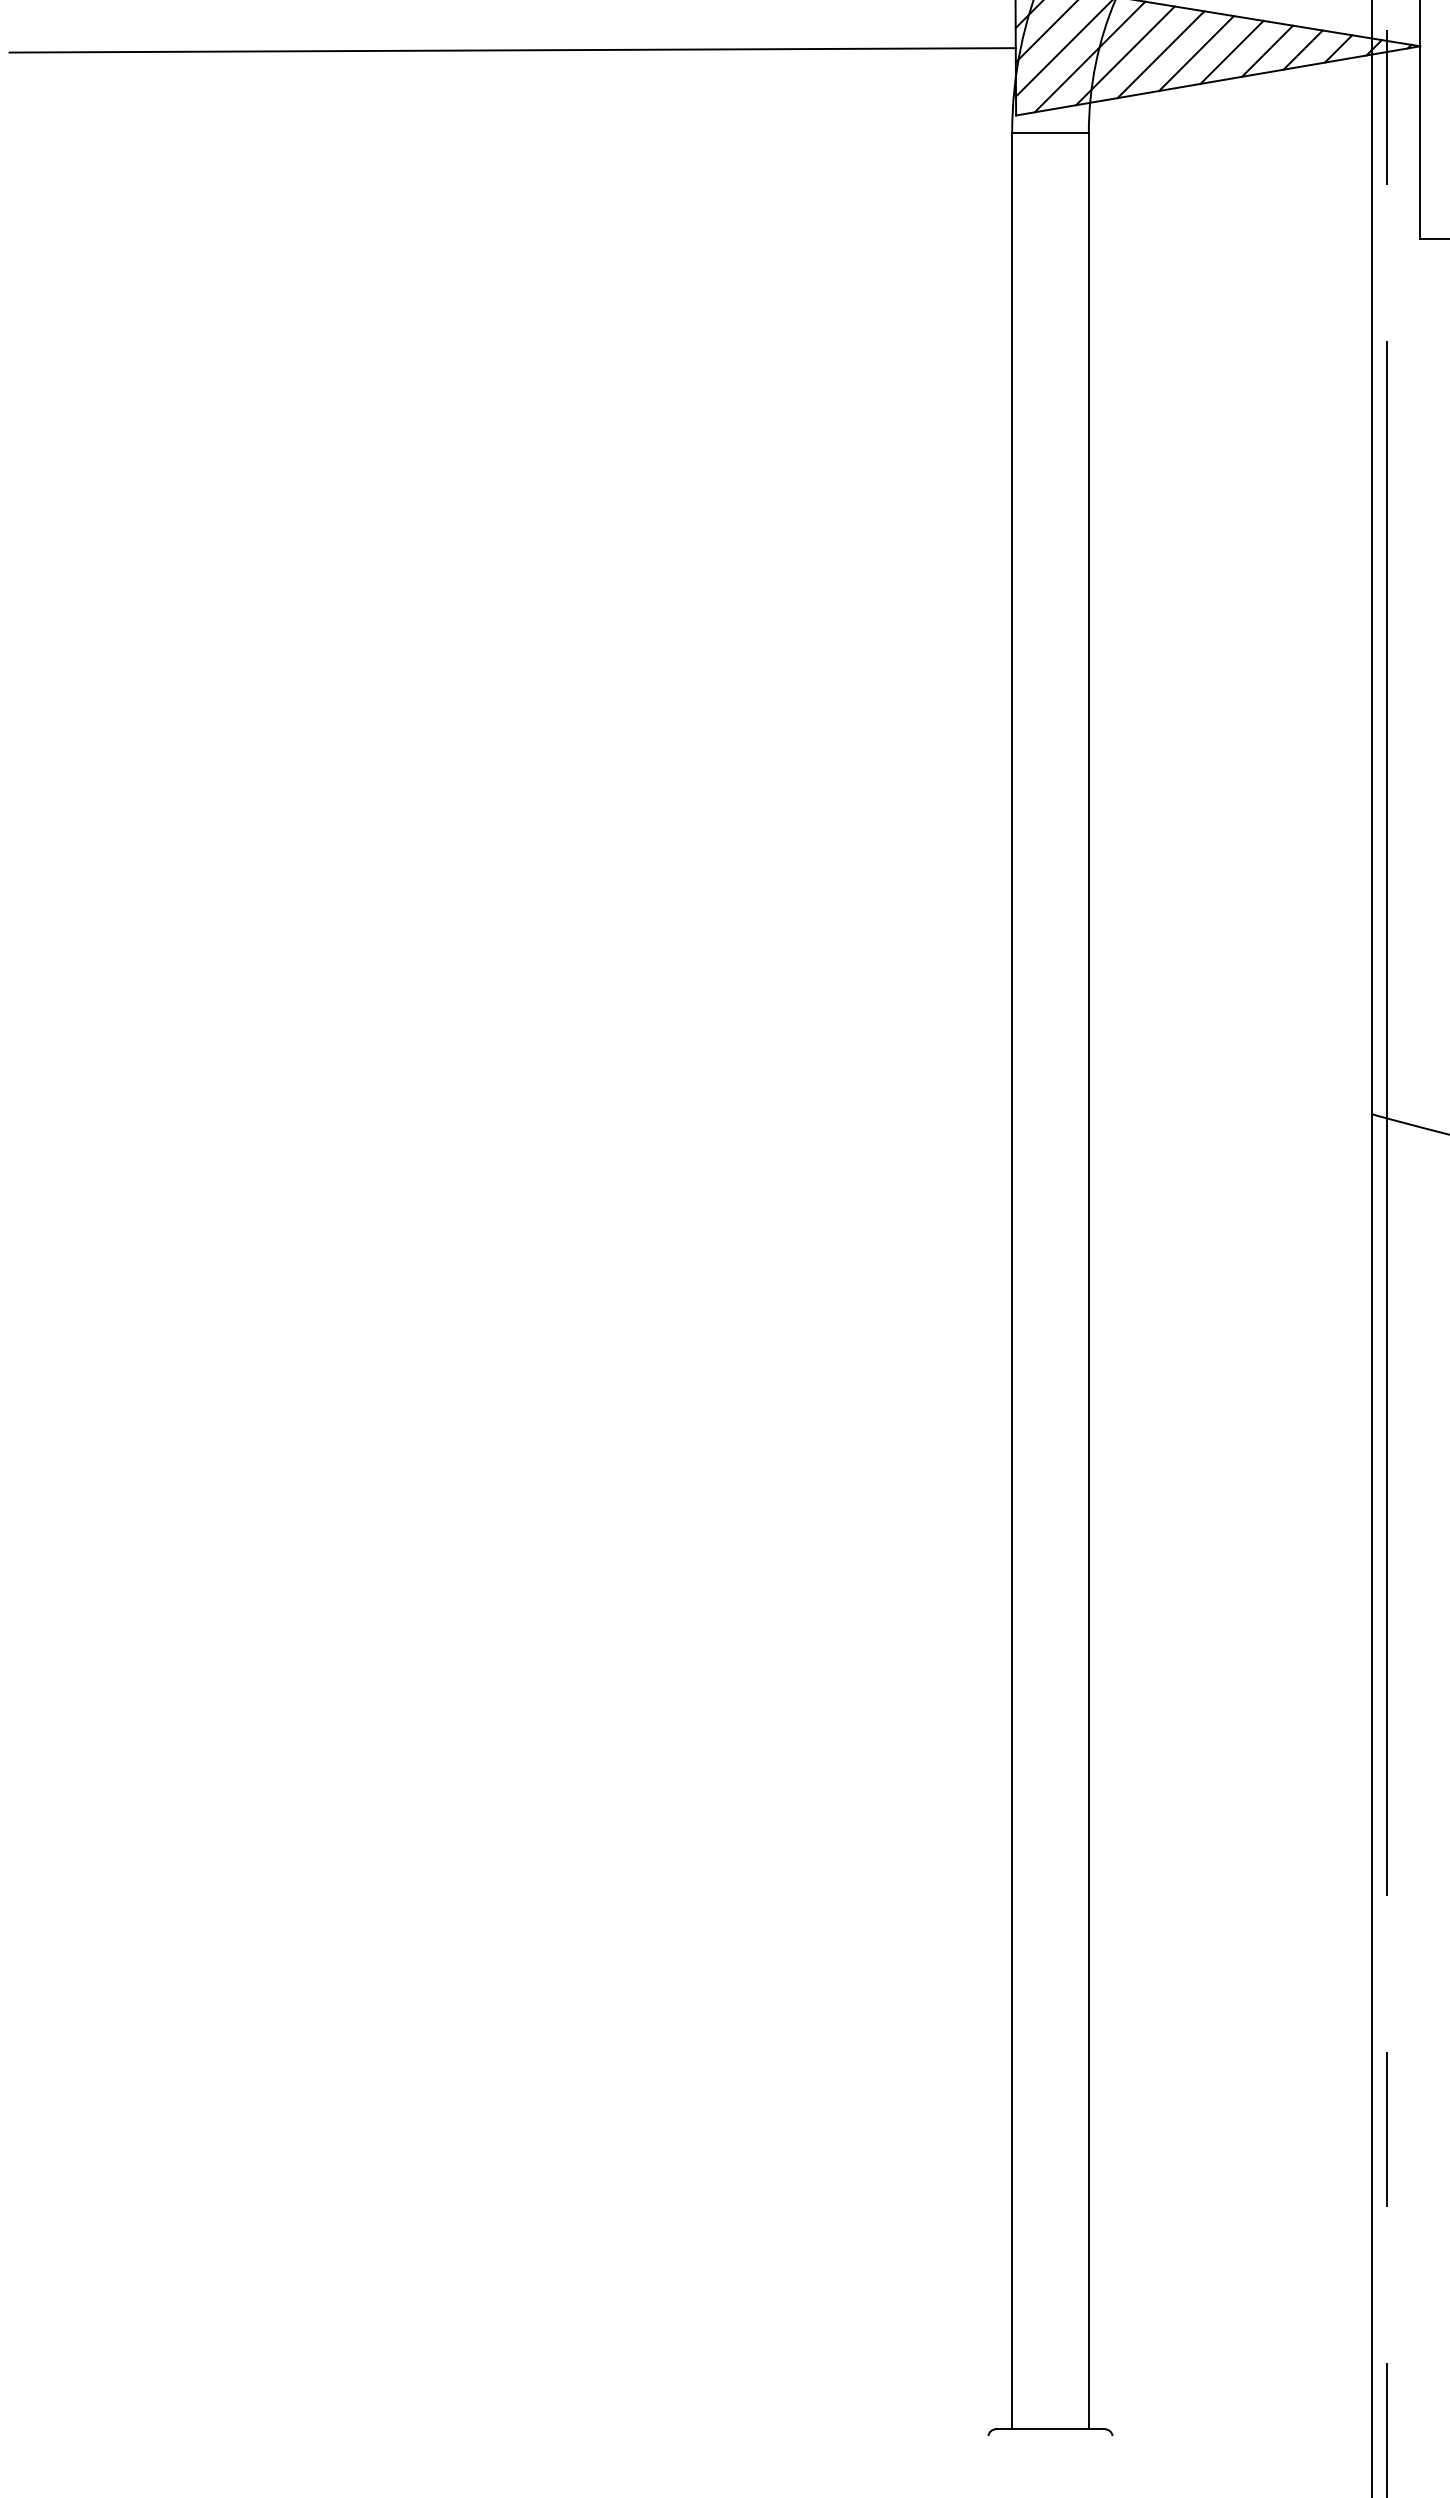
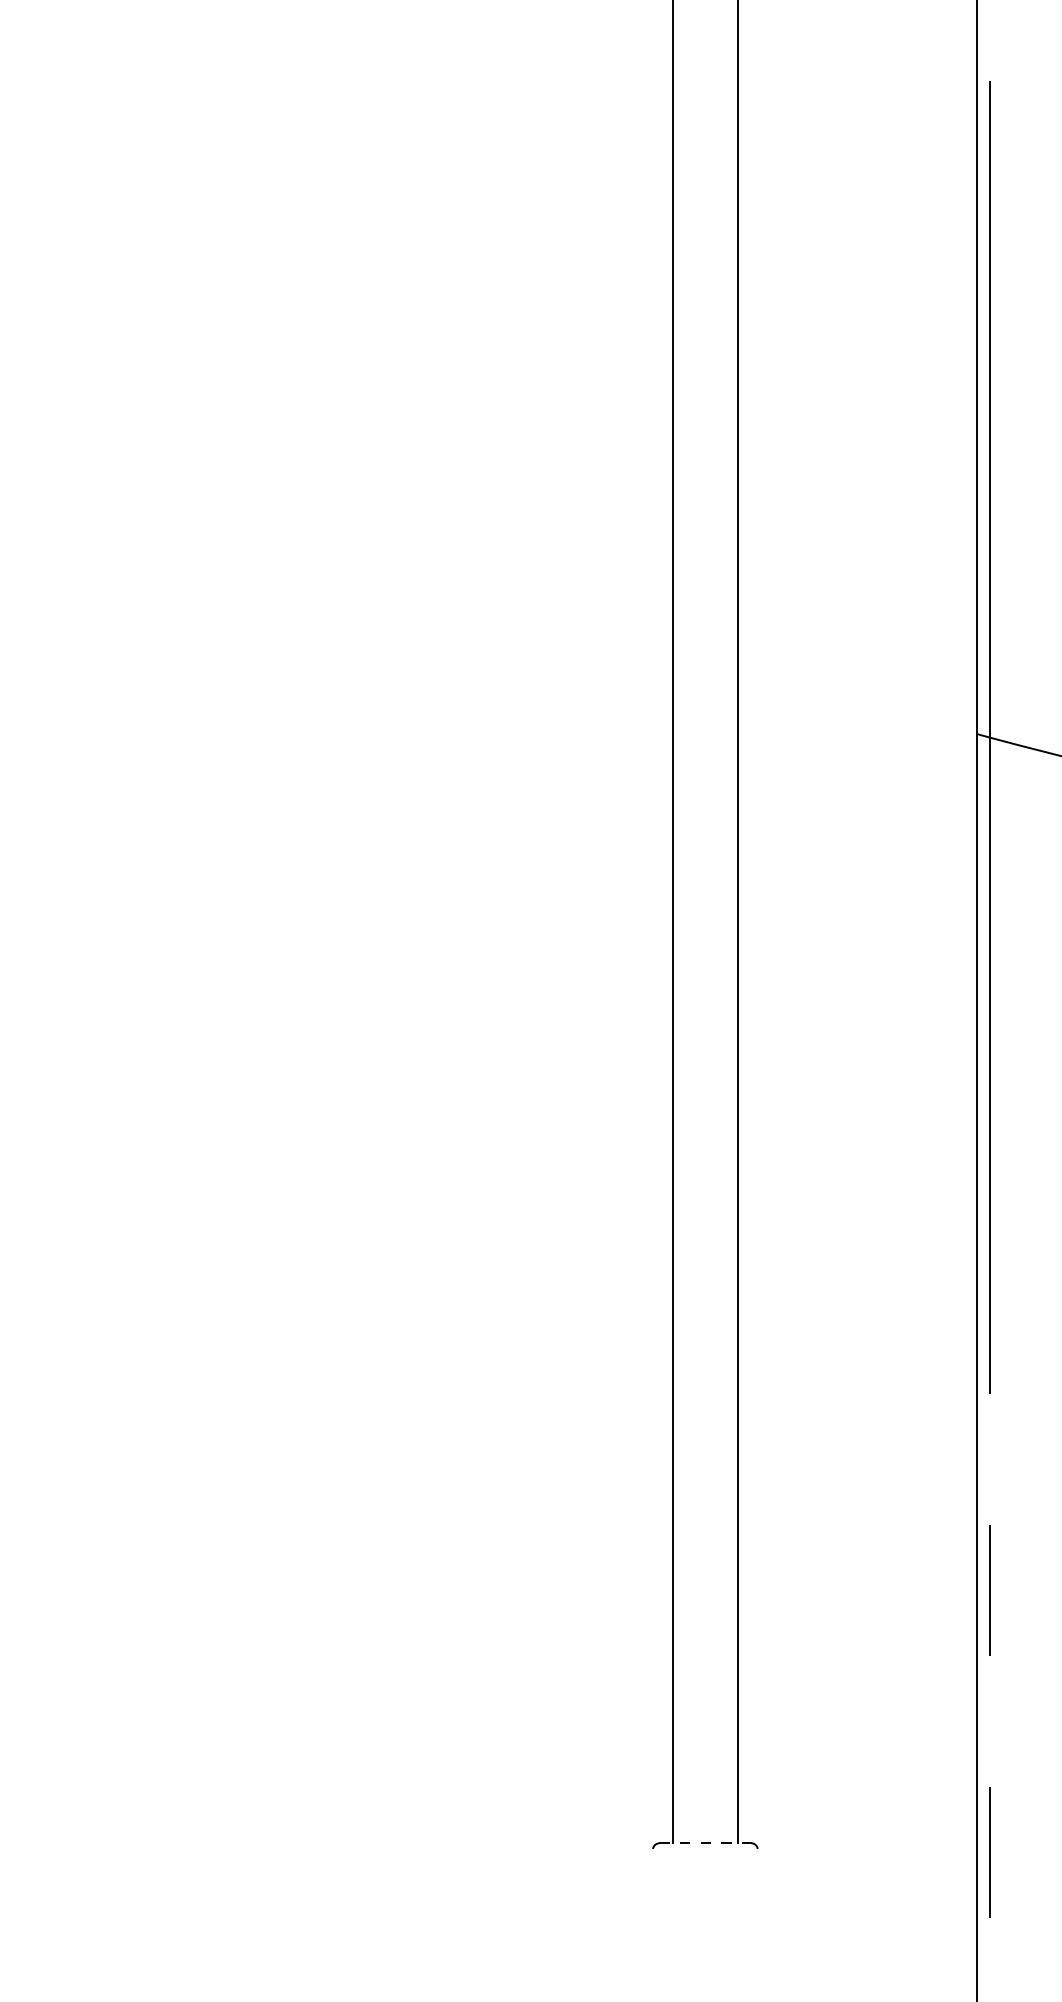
line: (1049, 2429) -> (704, 1843), solid -> dashed

